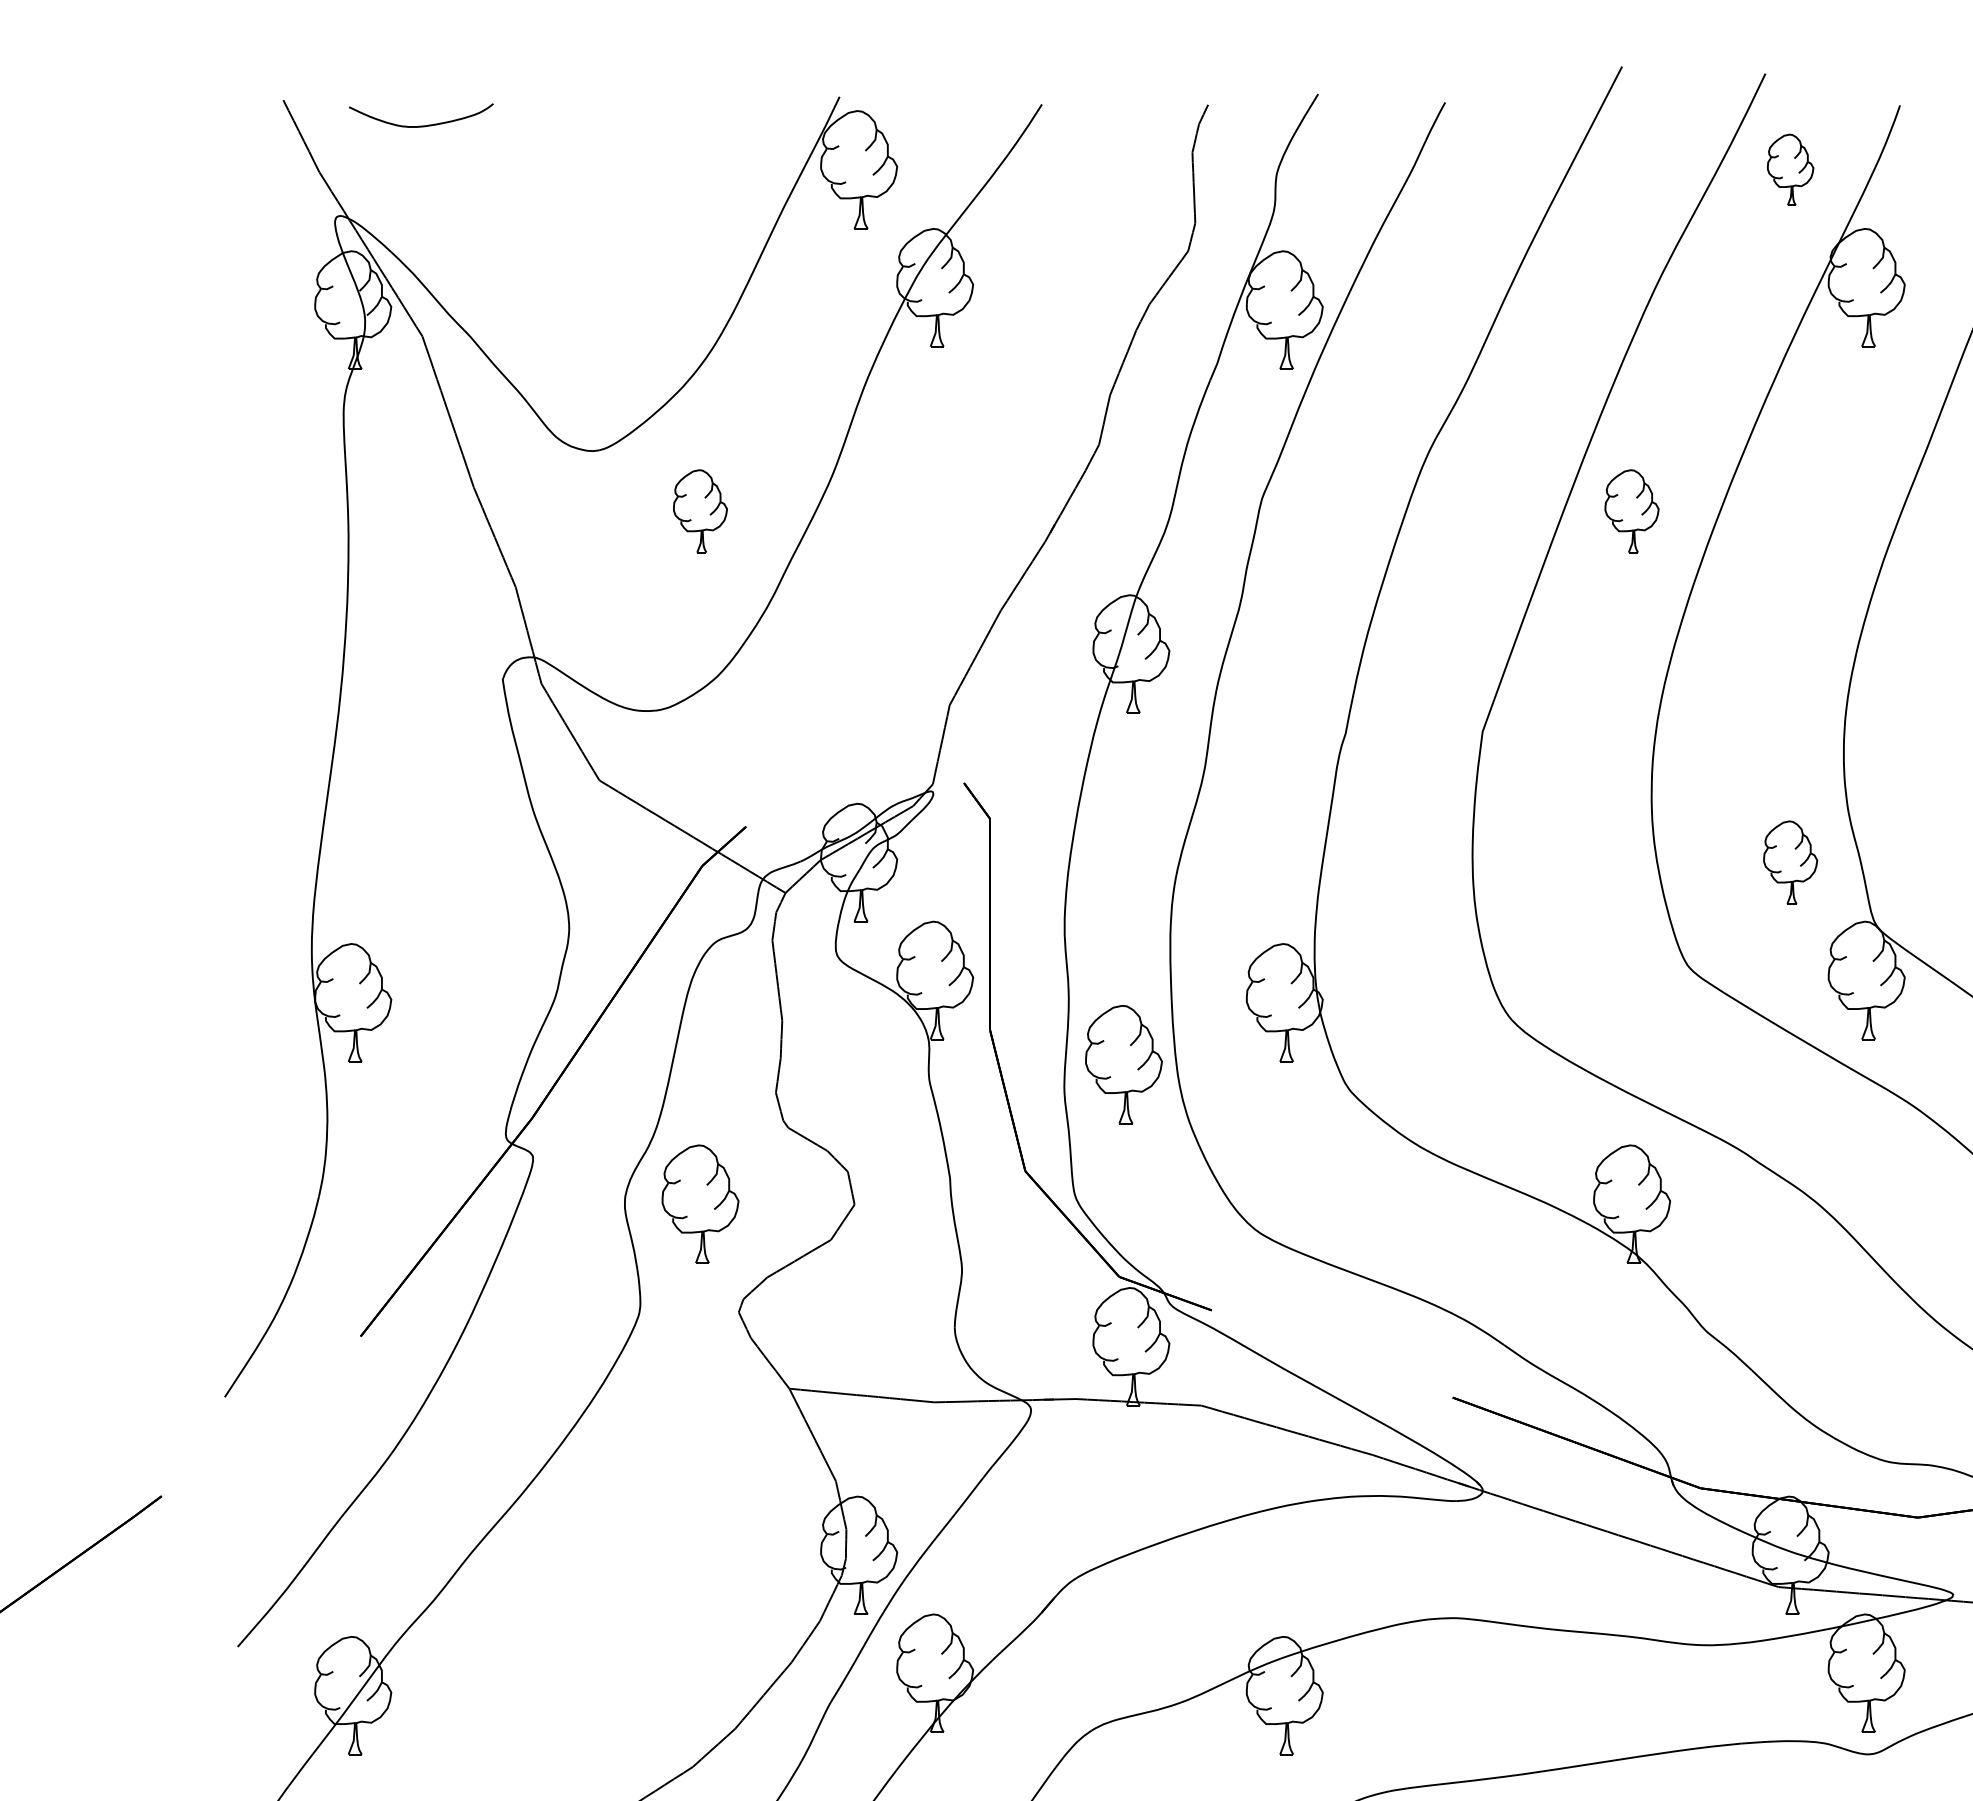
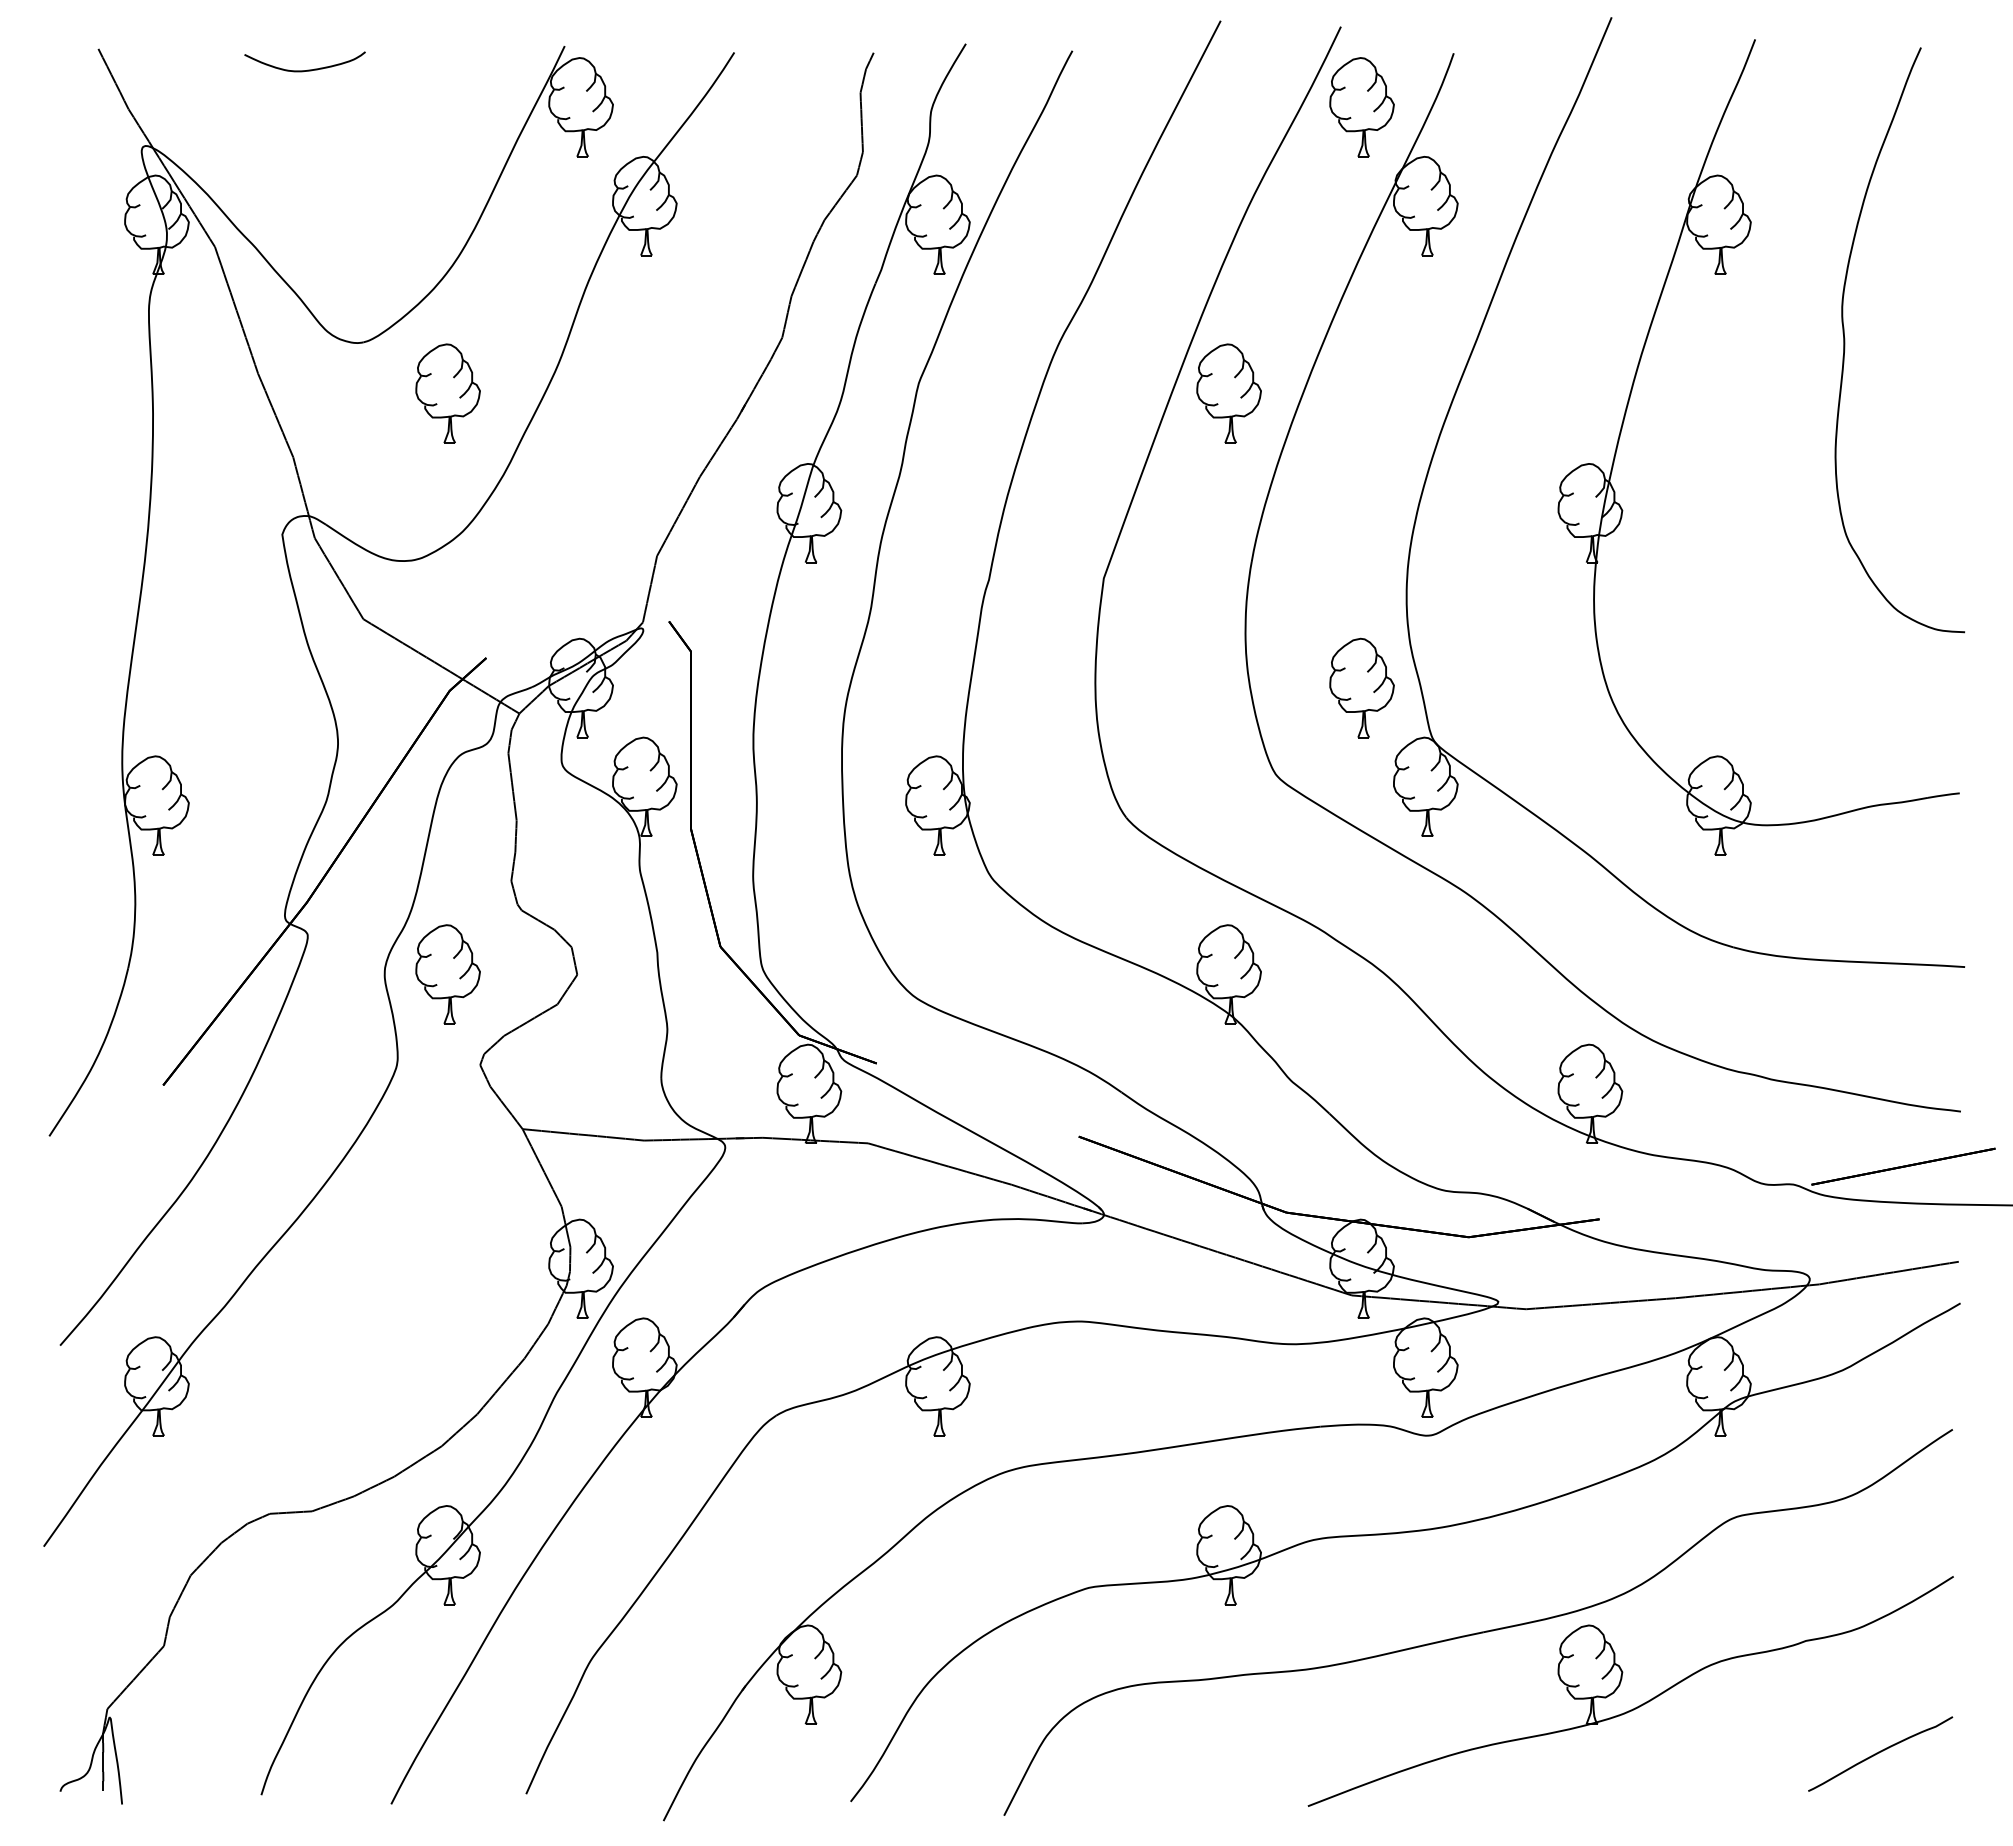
curve: (424, 124) -> (307, 69), moved
part: (1789, 170) -> (1361, 107), size x1.67
part: (699, 511) -> (447, 393), size x1.43
part: (1631, 511) -> (1228, 393), size x1.43
part: (1789, 861) -> (1361, 687), size x1.43
part: (1123, 1064) -> (802, 857), removed

